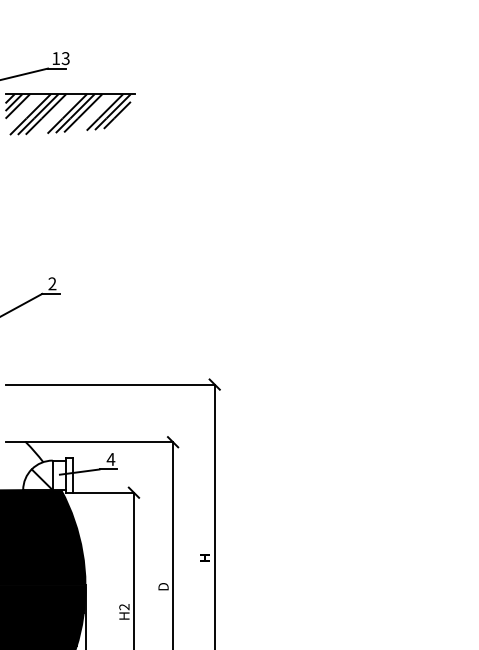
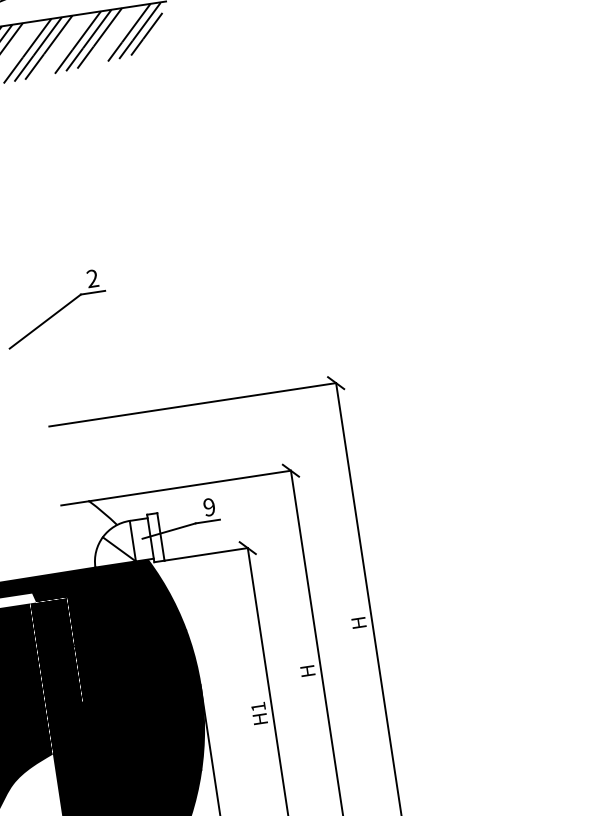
text: (110, 458) -> (208, 506), 4 -> 9
text: (163, 586) -> (307, 670), D -> H
text: (124, 607) -> (258, 707), H2 -> H1

